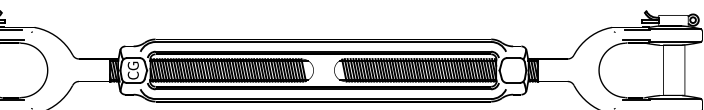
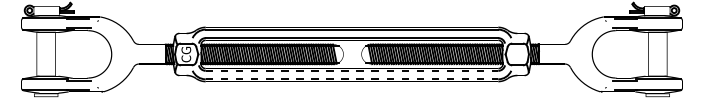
line: (323, 88) -> (352, 70), solid -> dashed
line: (323, 99) -> (352, 79), solid -> dashed

